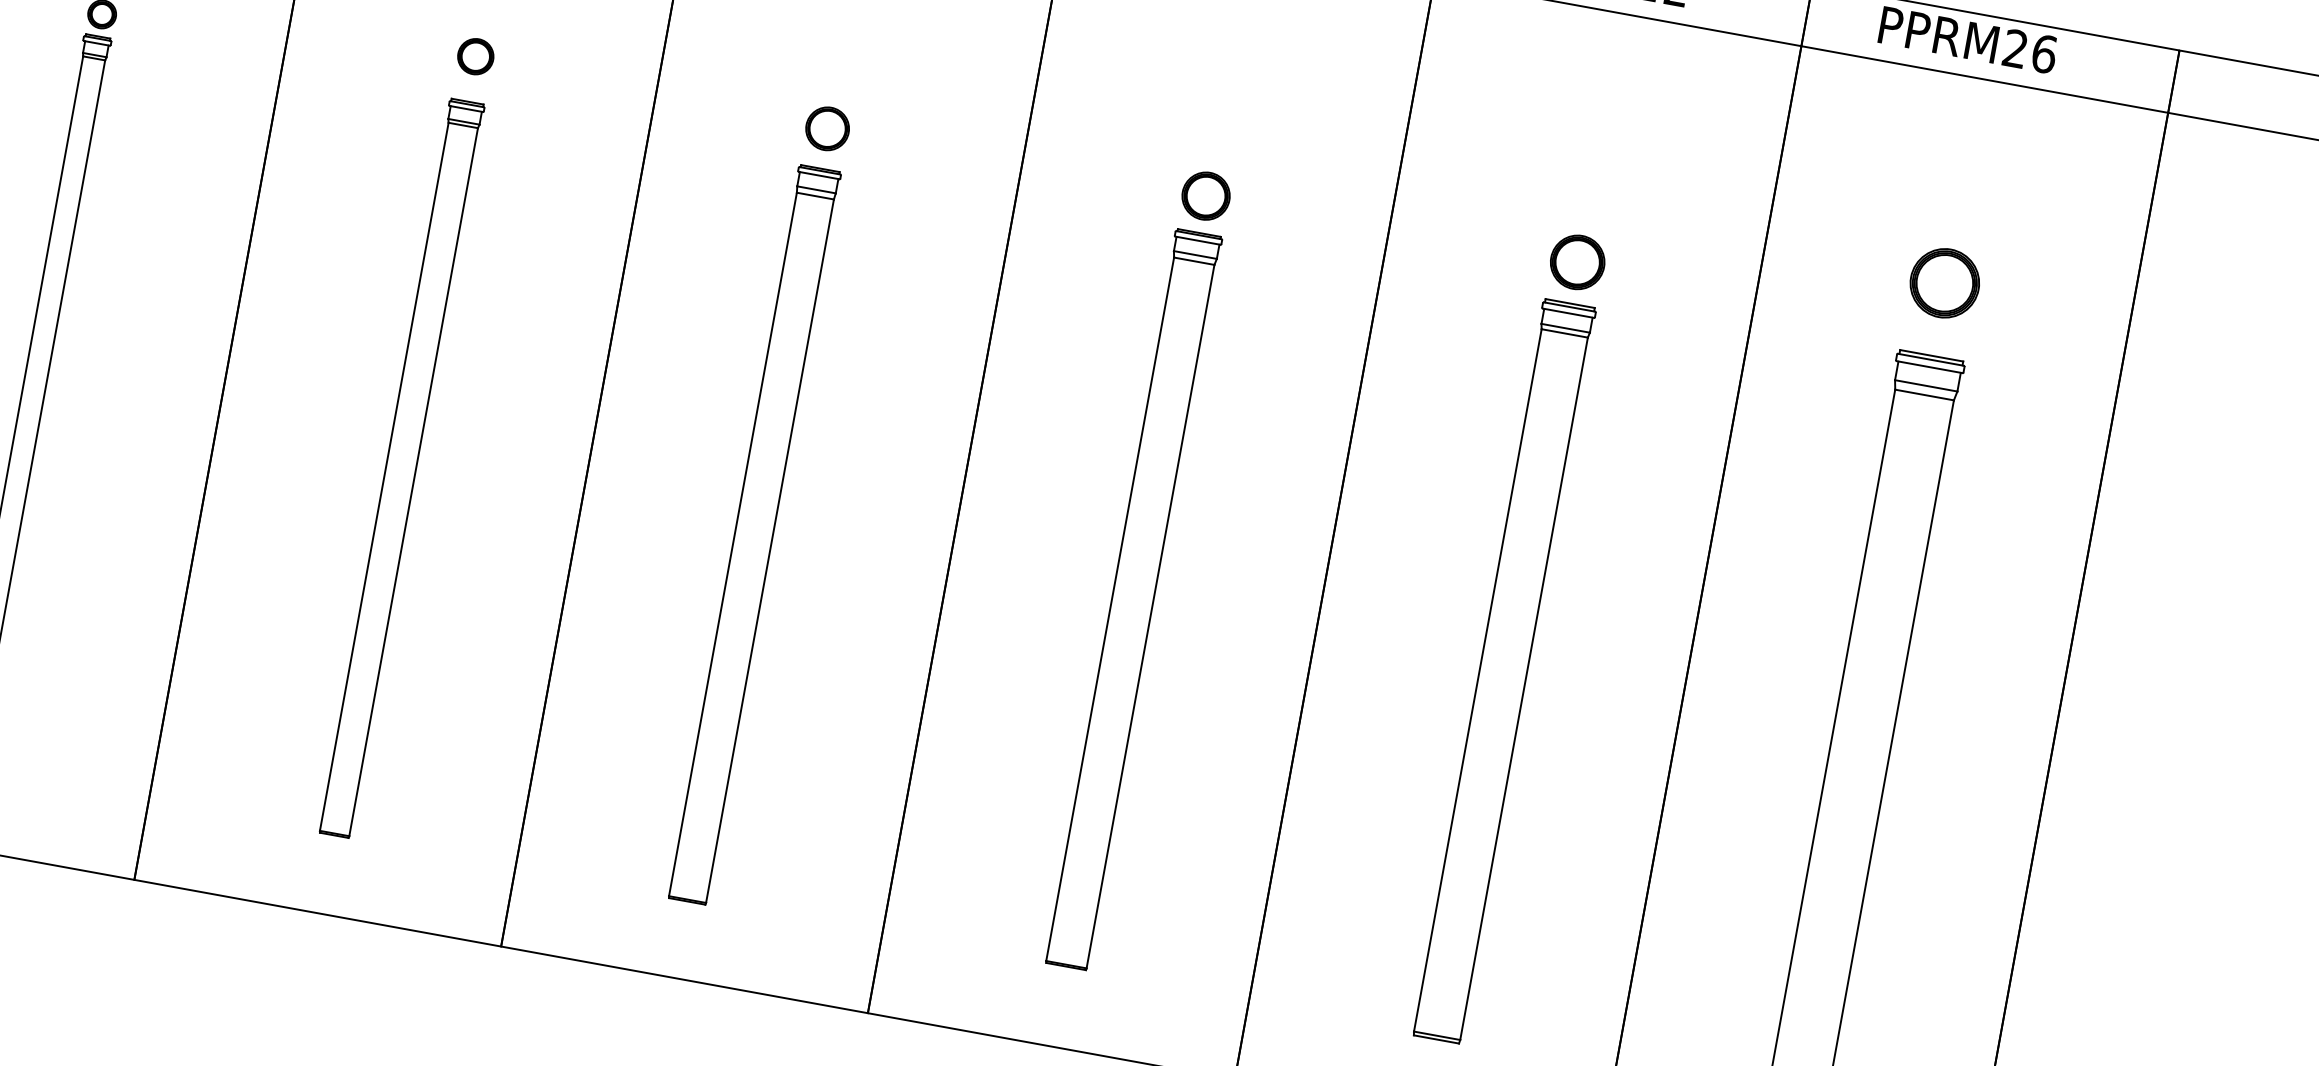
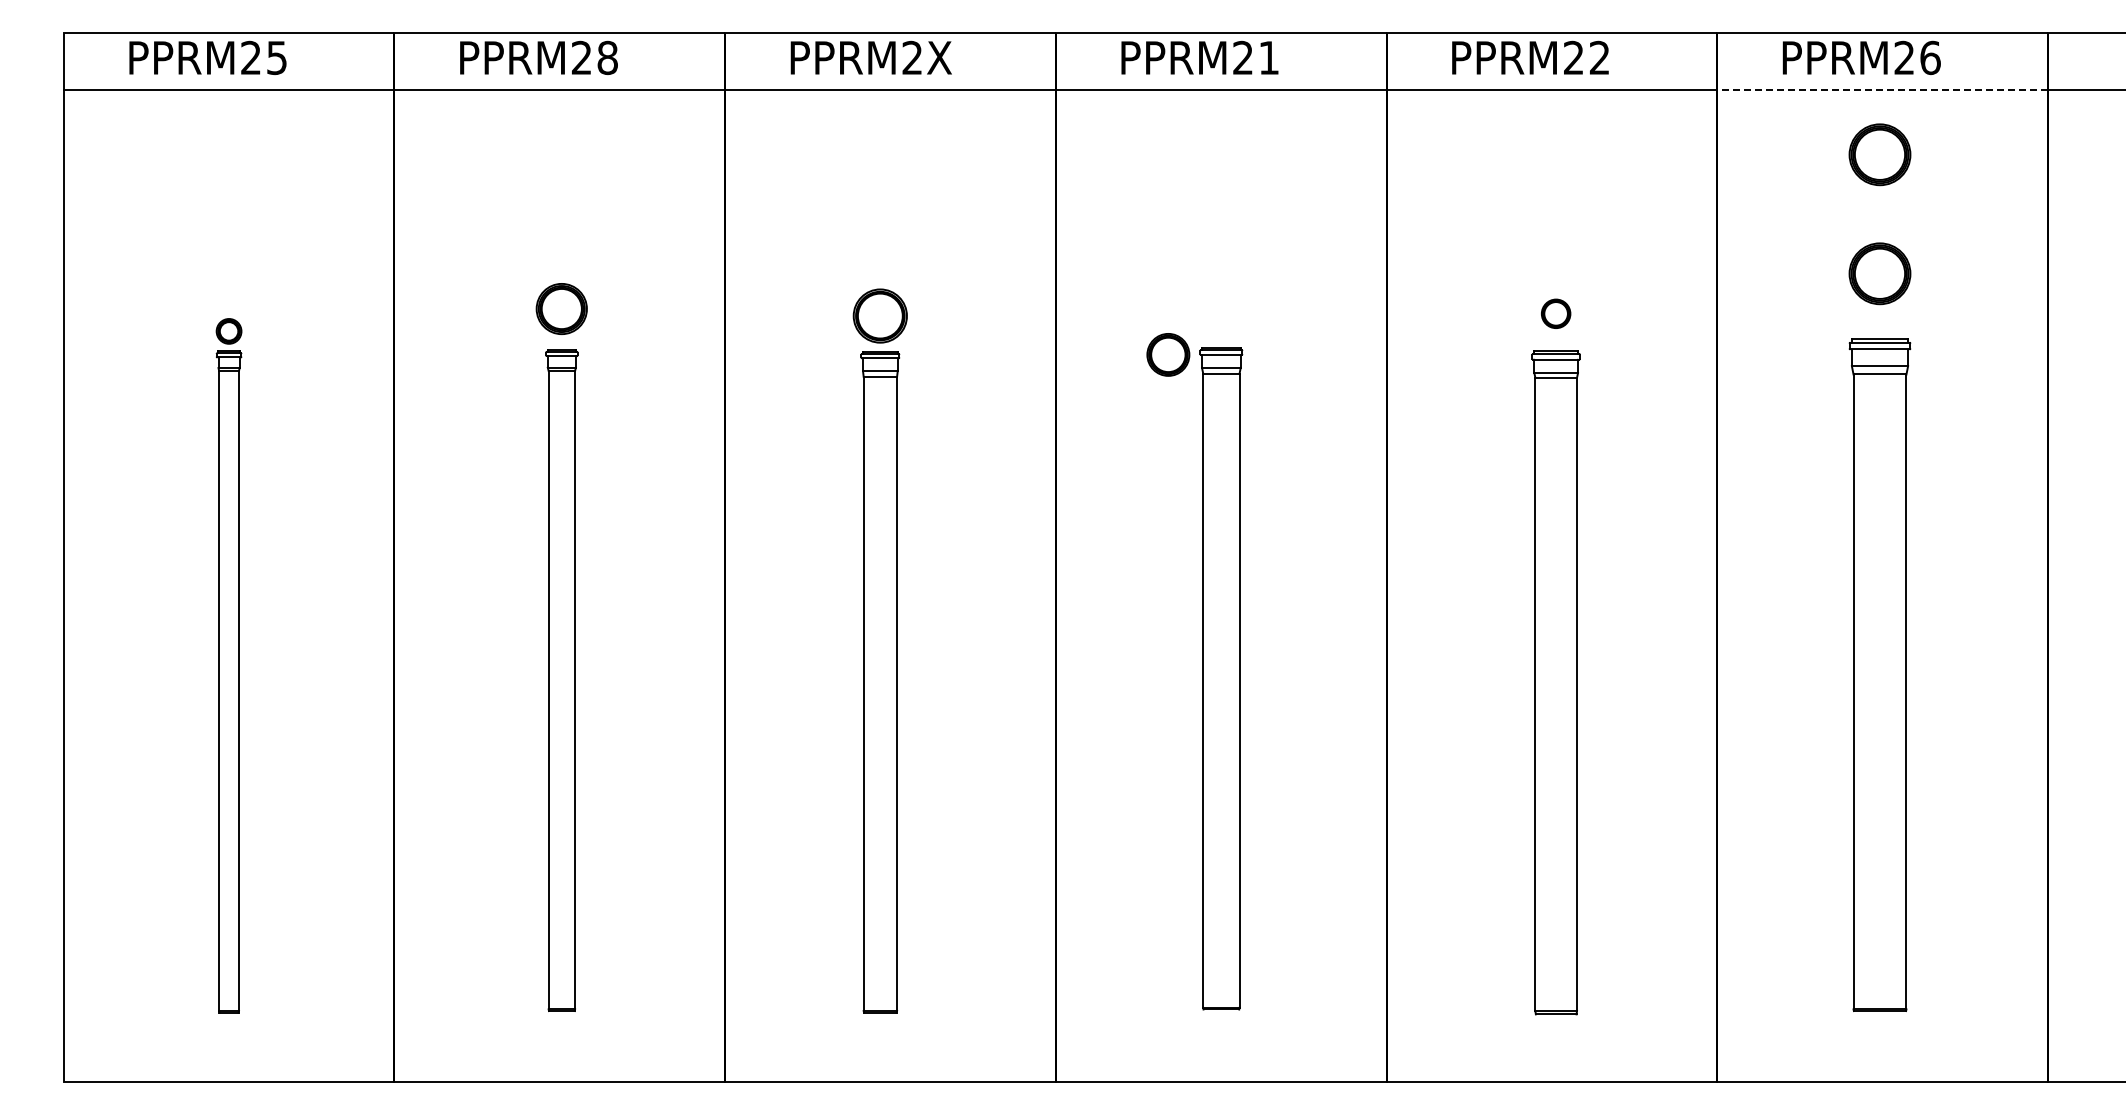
part: (475, 56) -> (561, 308), size x1.6
line: (1984, 79) -> (1882, 89), solid -> dashed
part: (827, 129) -> (880, 316), size x1.4
part: (1968, 150) -> (1879, 154), added
part: (1206, 195) -> (1168, 354), moved
part: (1576, 261) -> (1555, 313), size x0.6

